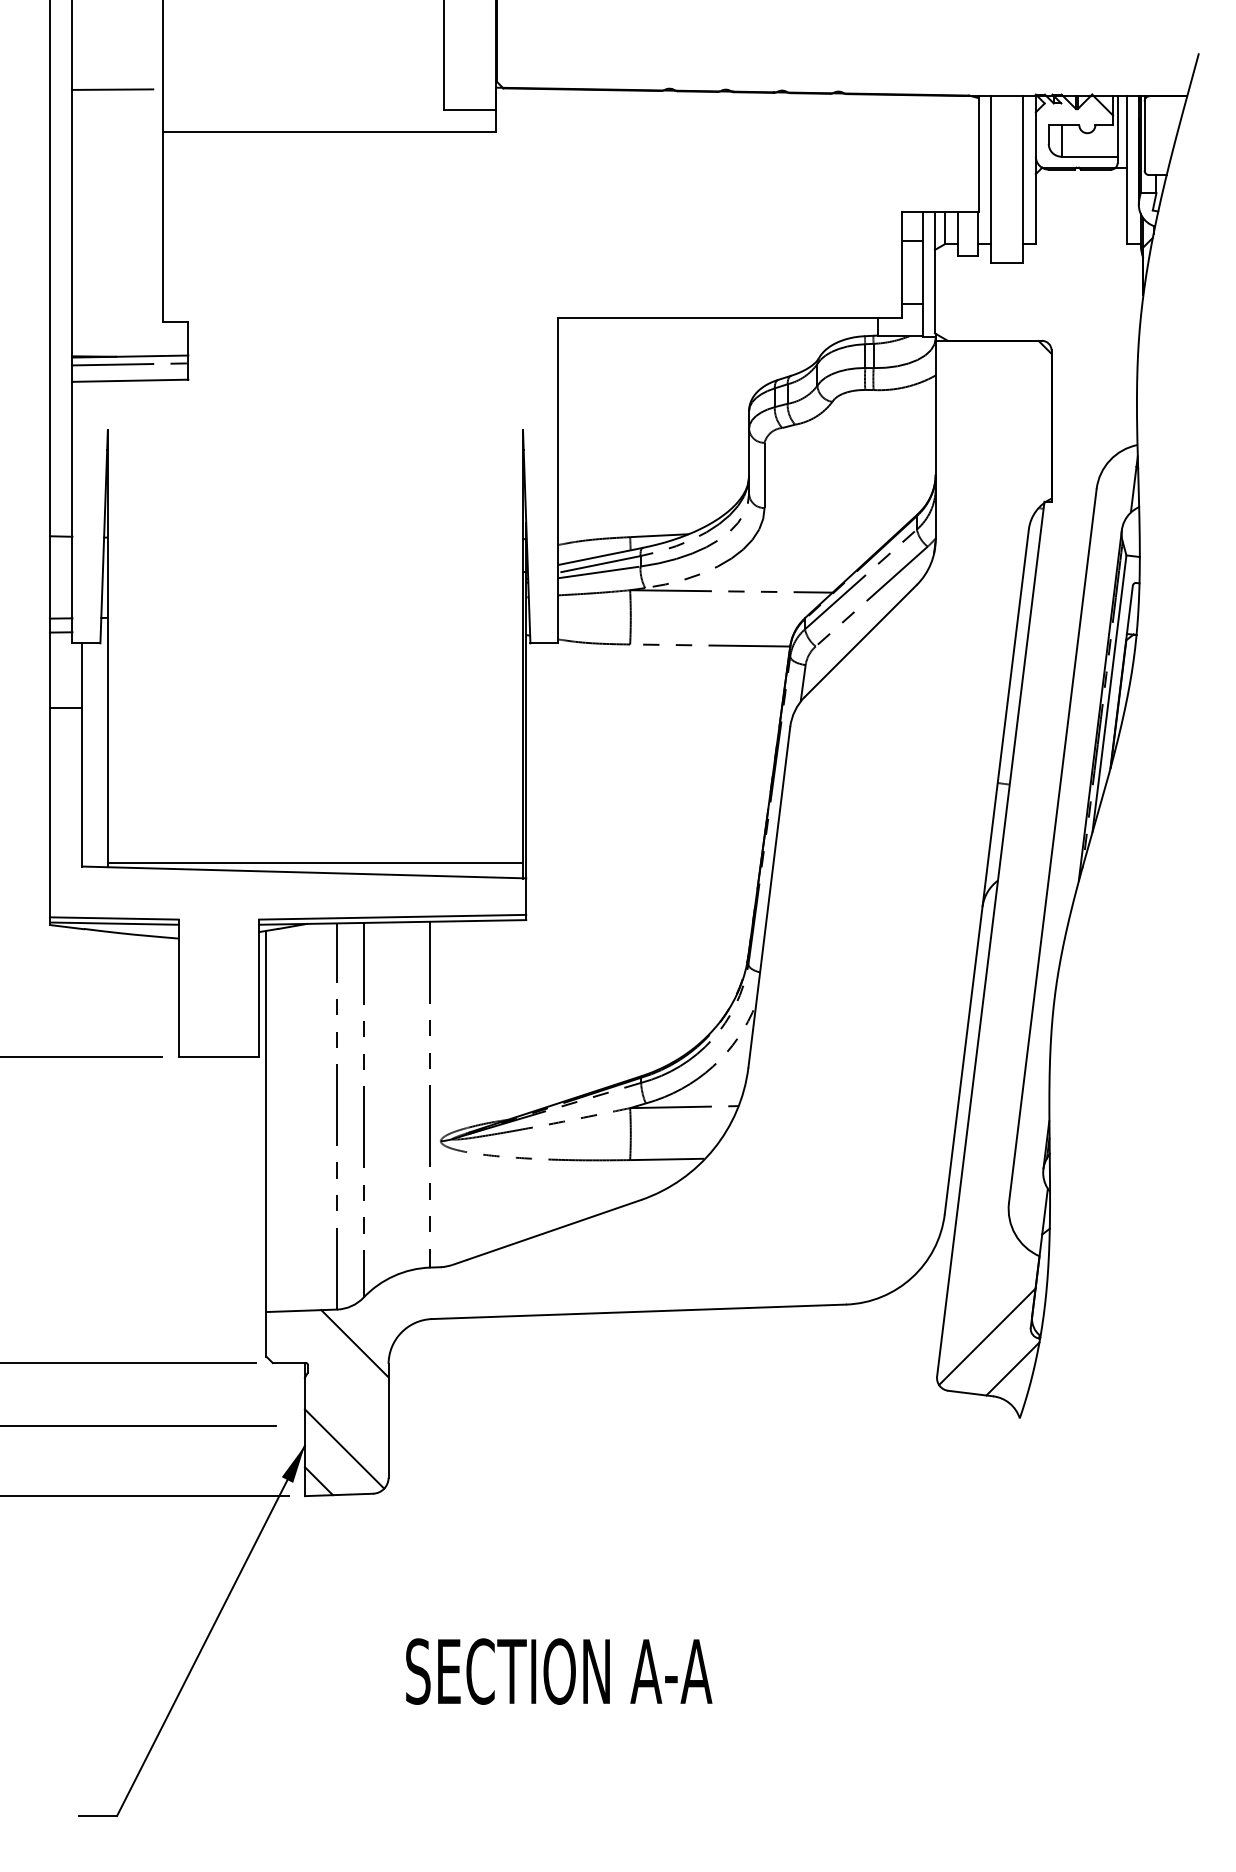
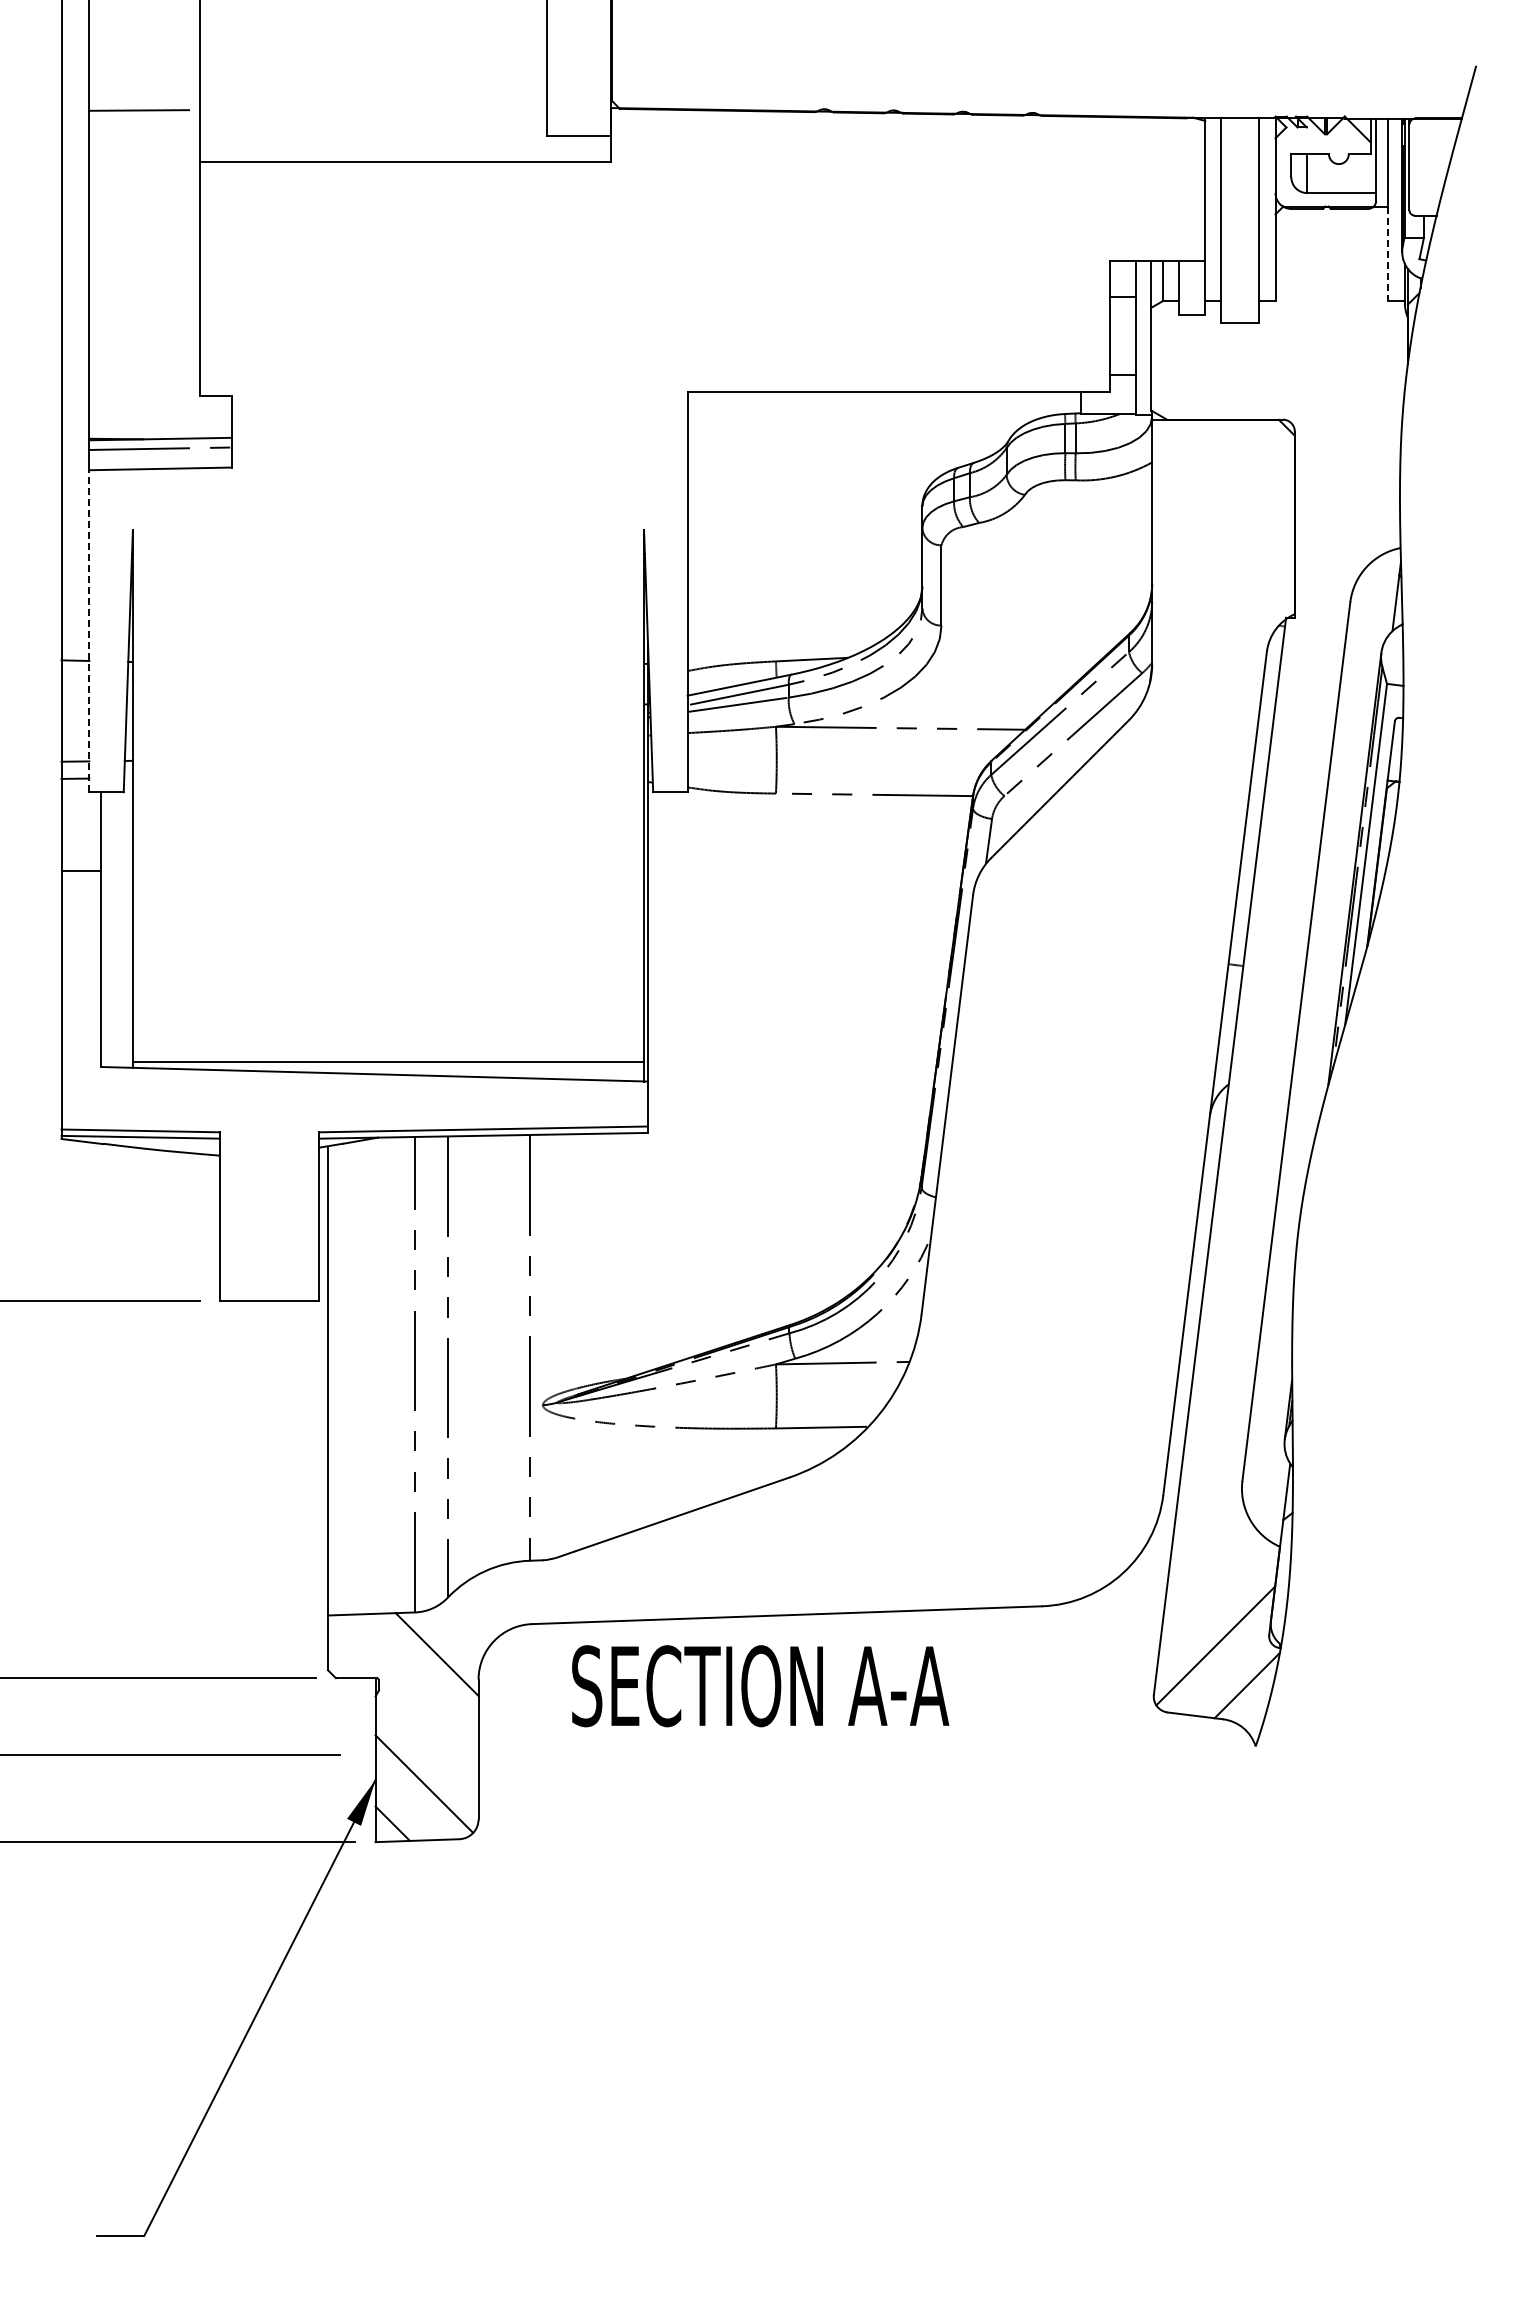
line: (1127, 206) -> (1388, 254), solid -> dashed
line: (72, 512) -> (89, 631), solid -> dashed
text: (559, 1671) -> (760, 1686), moved

